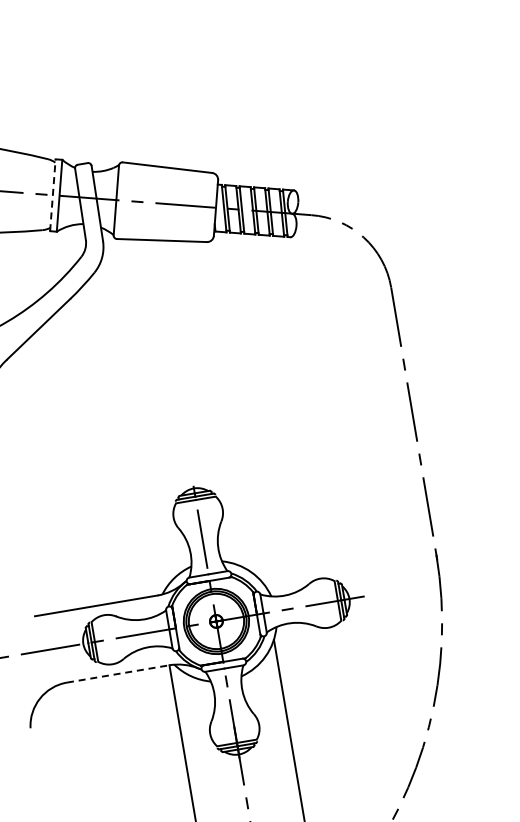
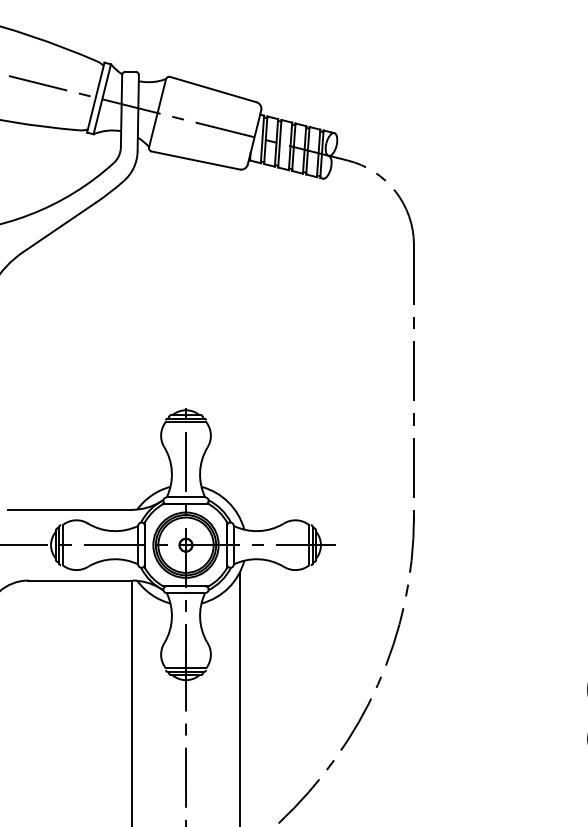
line: (52, 195) -> (95, 97), dashed -> solid
line: (118, 673) -> (80, 580), dashed -> solid

